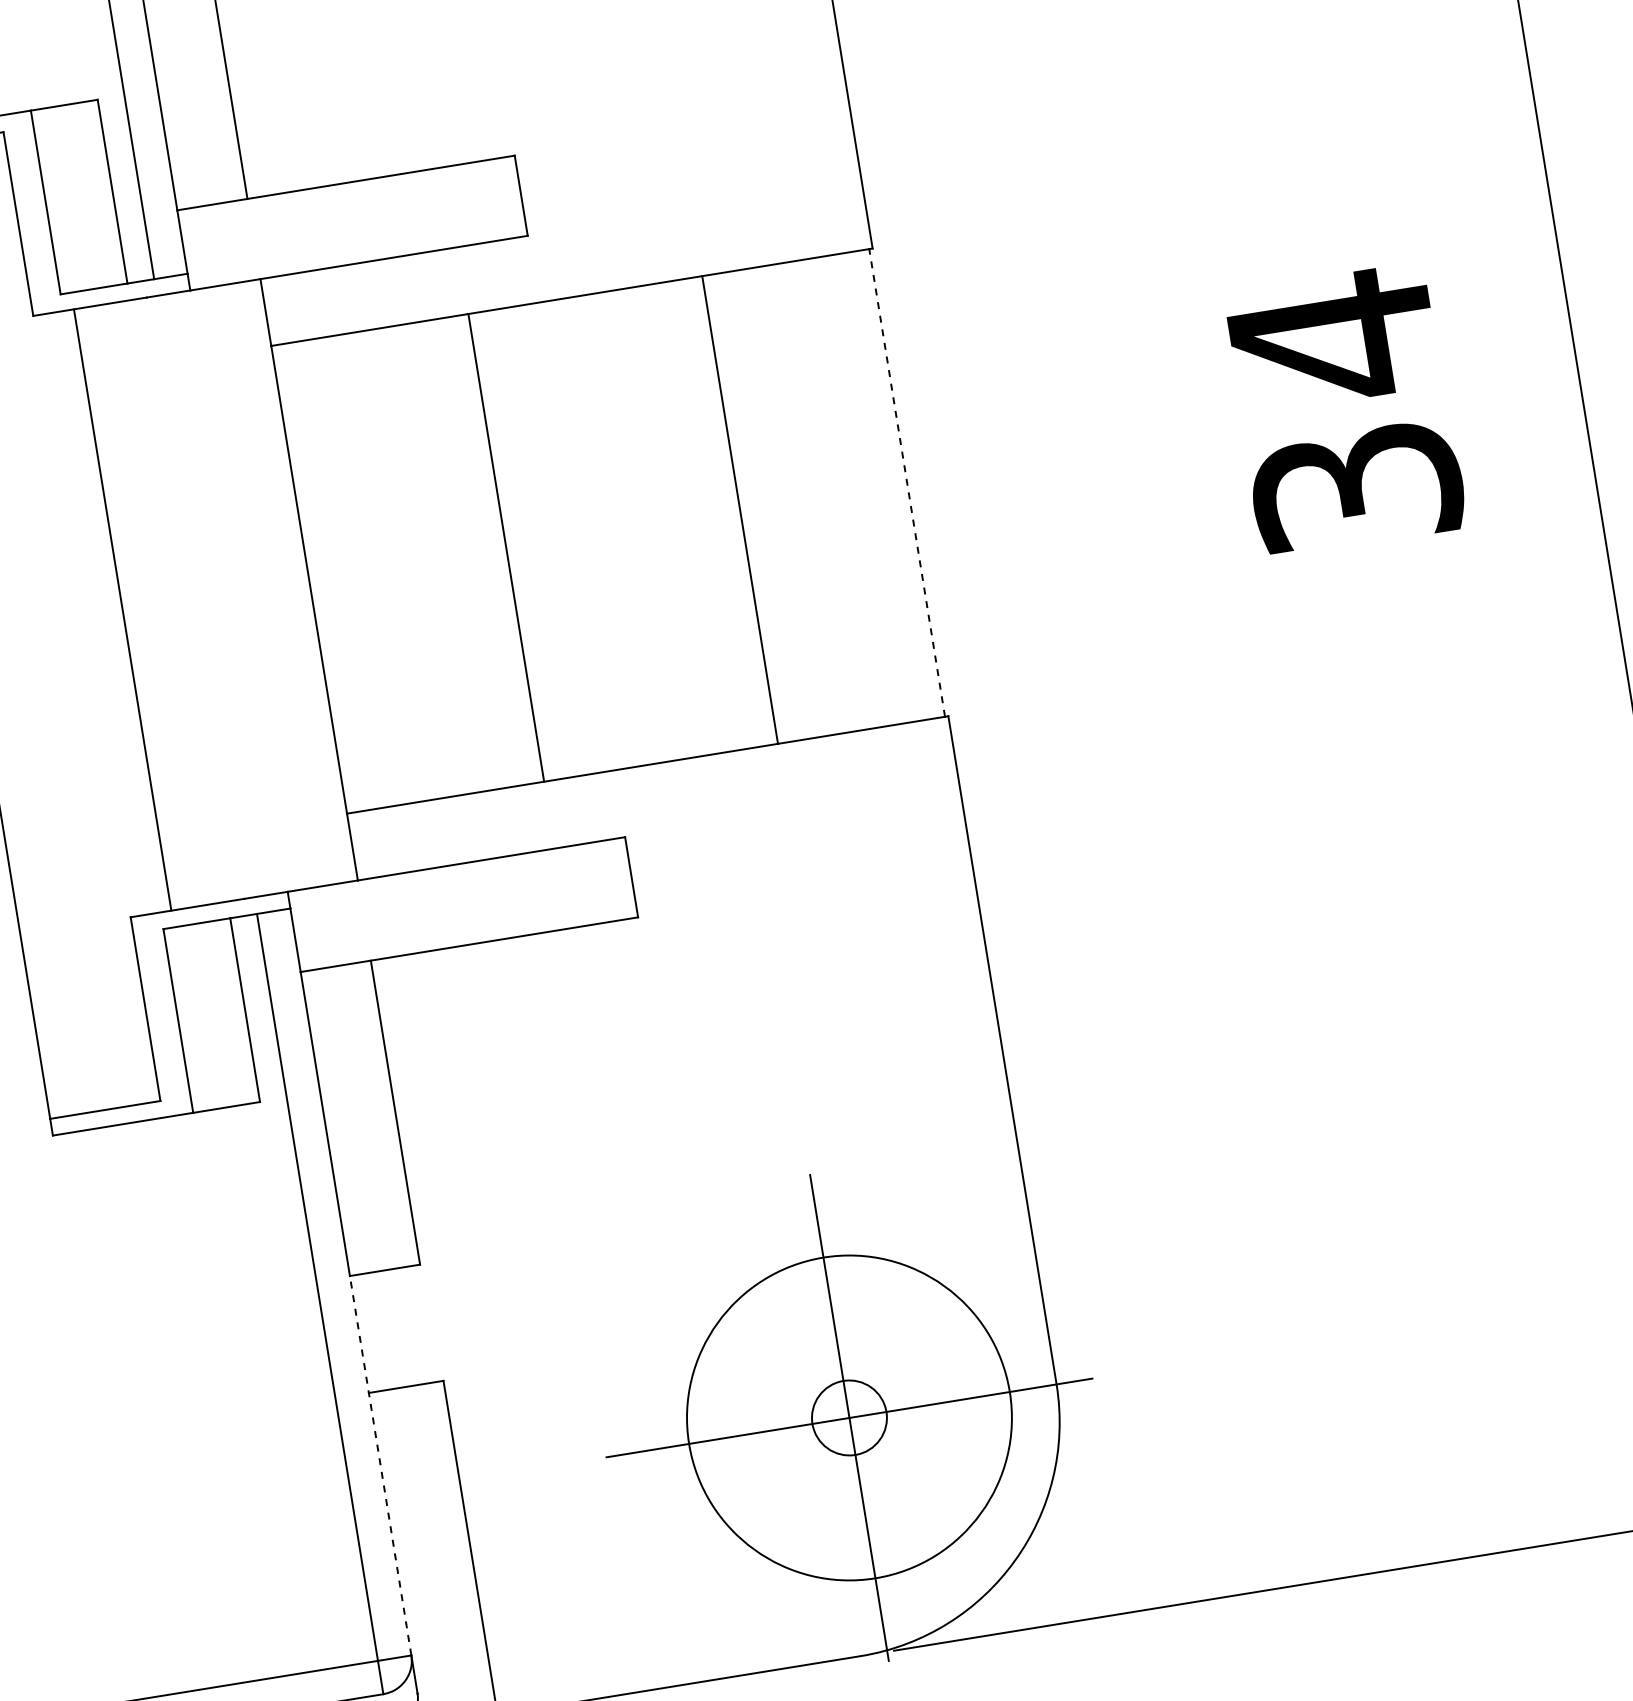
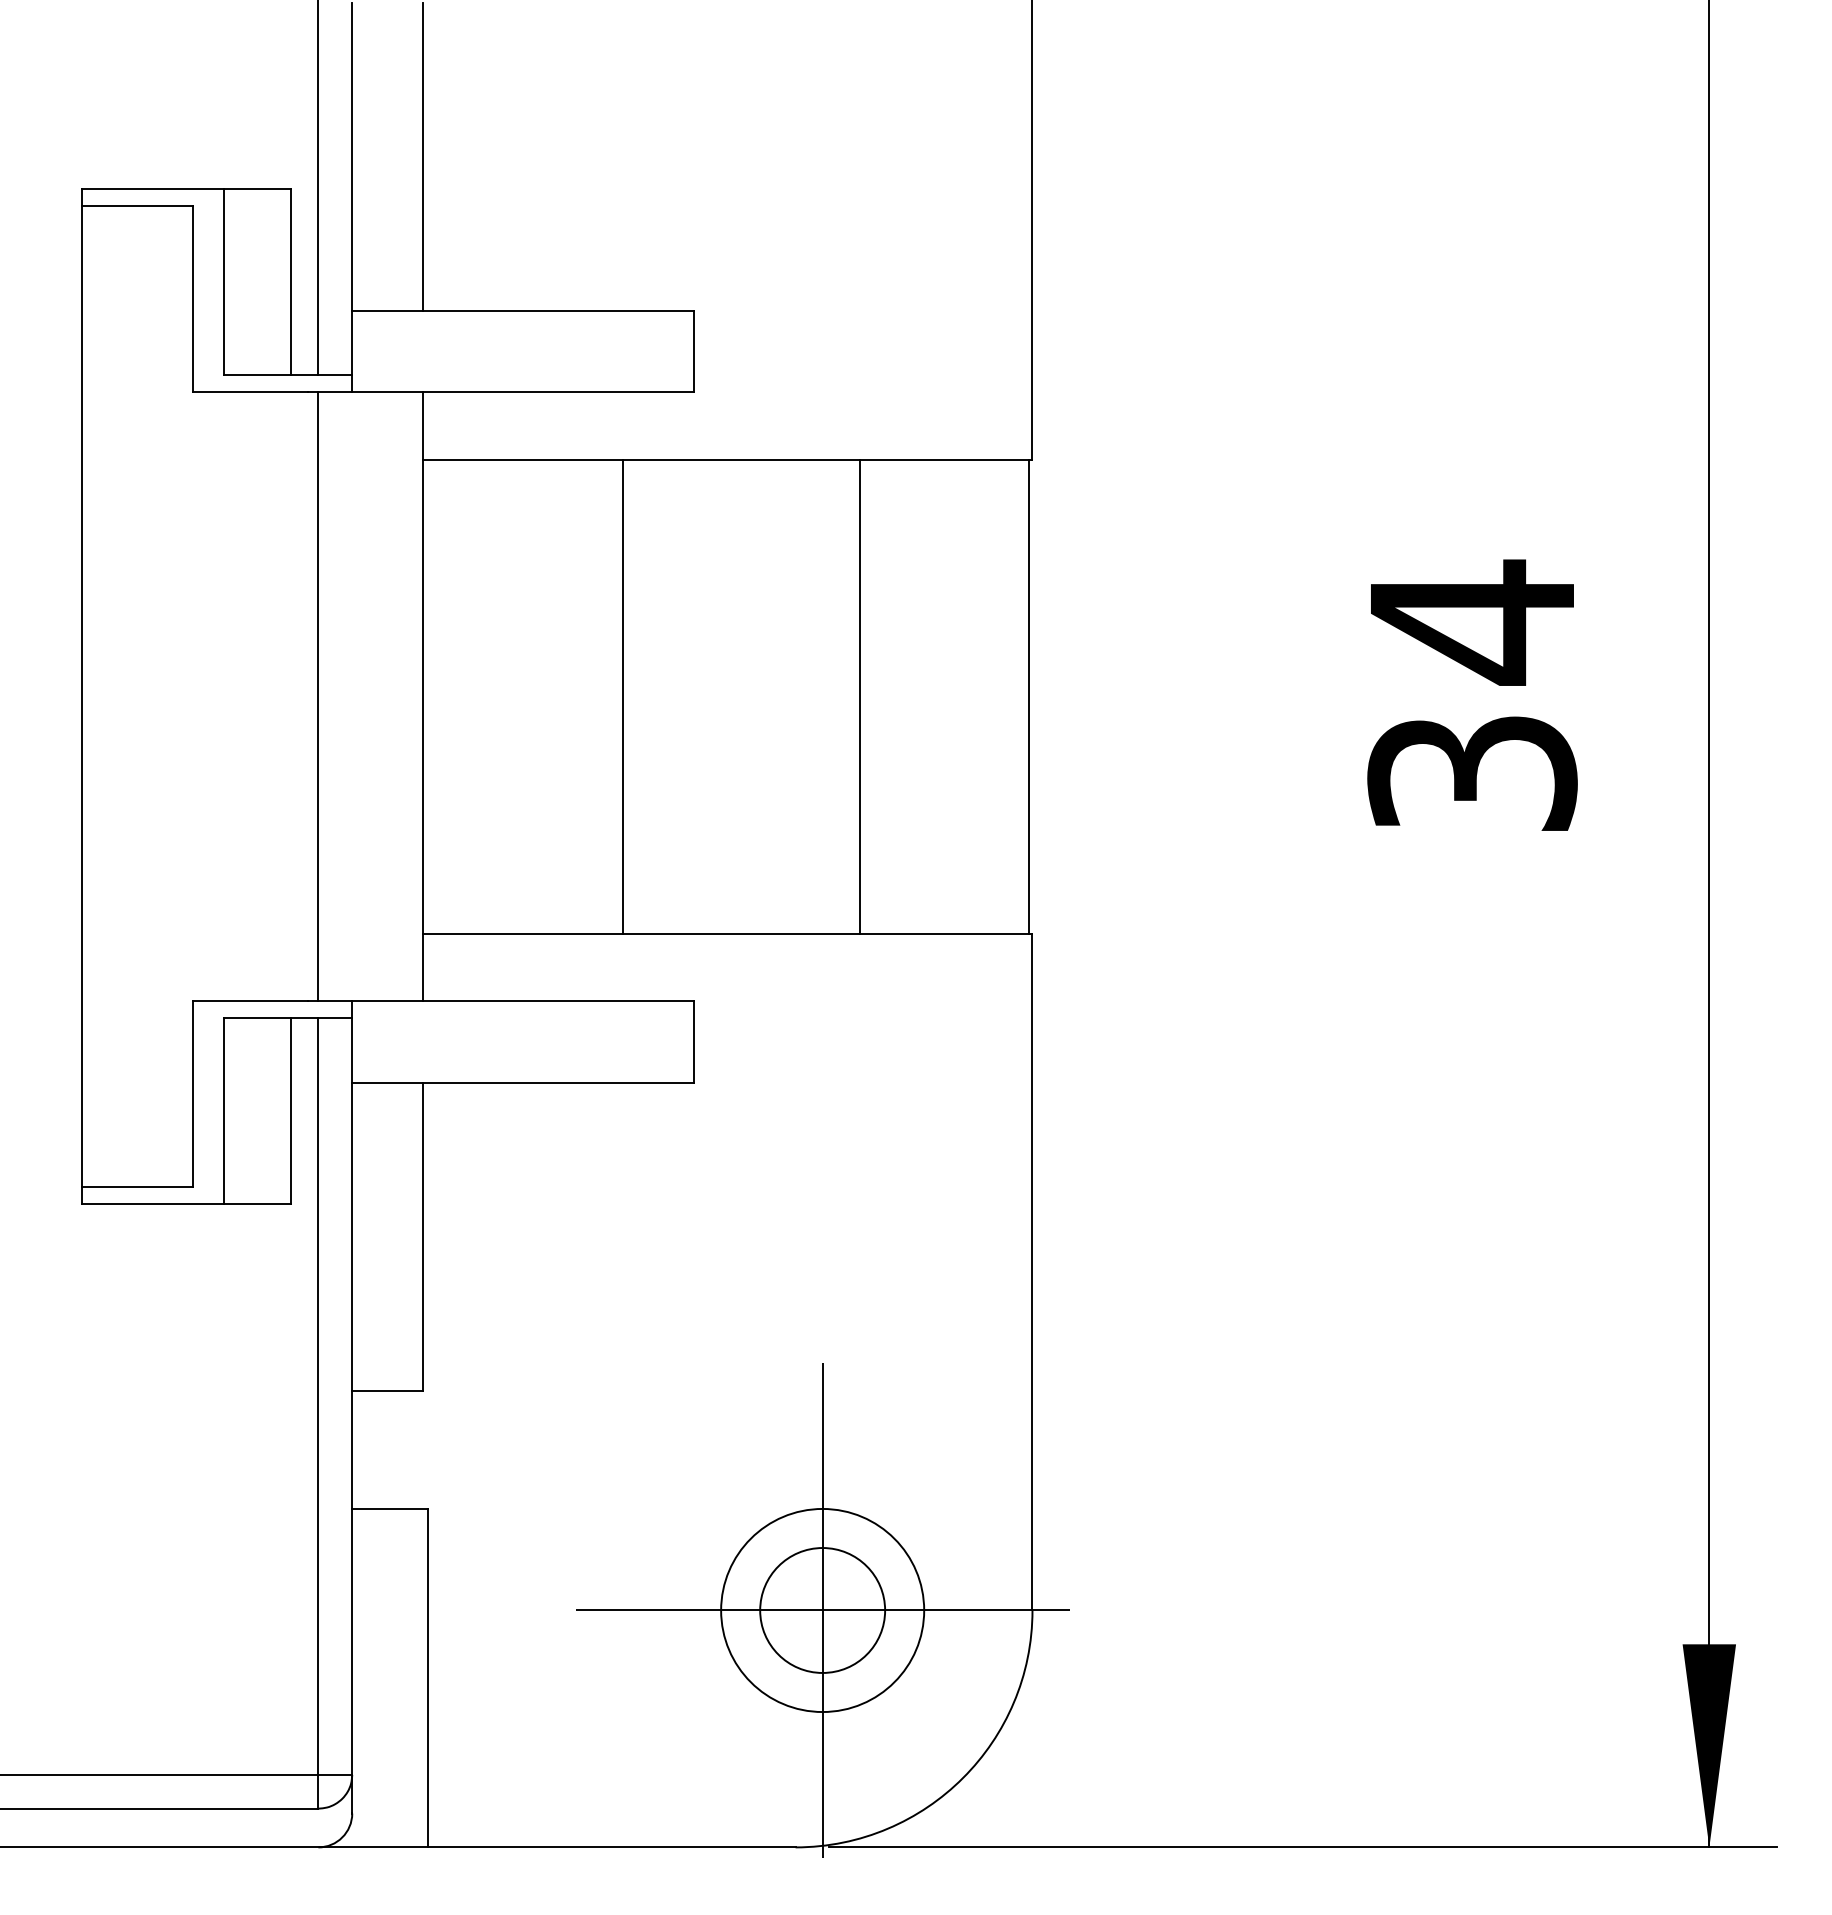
line: (907, 482) -> (1029, 696), dashed -> solid
line: (122, 609) -> (318, 696), moved
circle: (849, 1418) -> (822, 1610), size x0.62
circle: (849, 1418) -> (822, 1610), size x1.67
line: (380, 1465) -> (352, 1582), dashed -> solid

